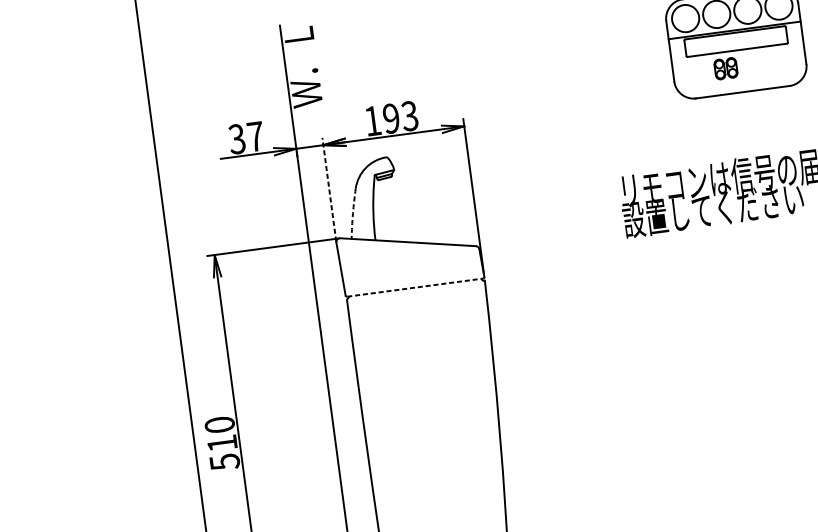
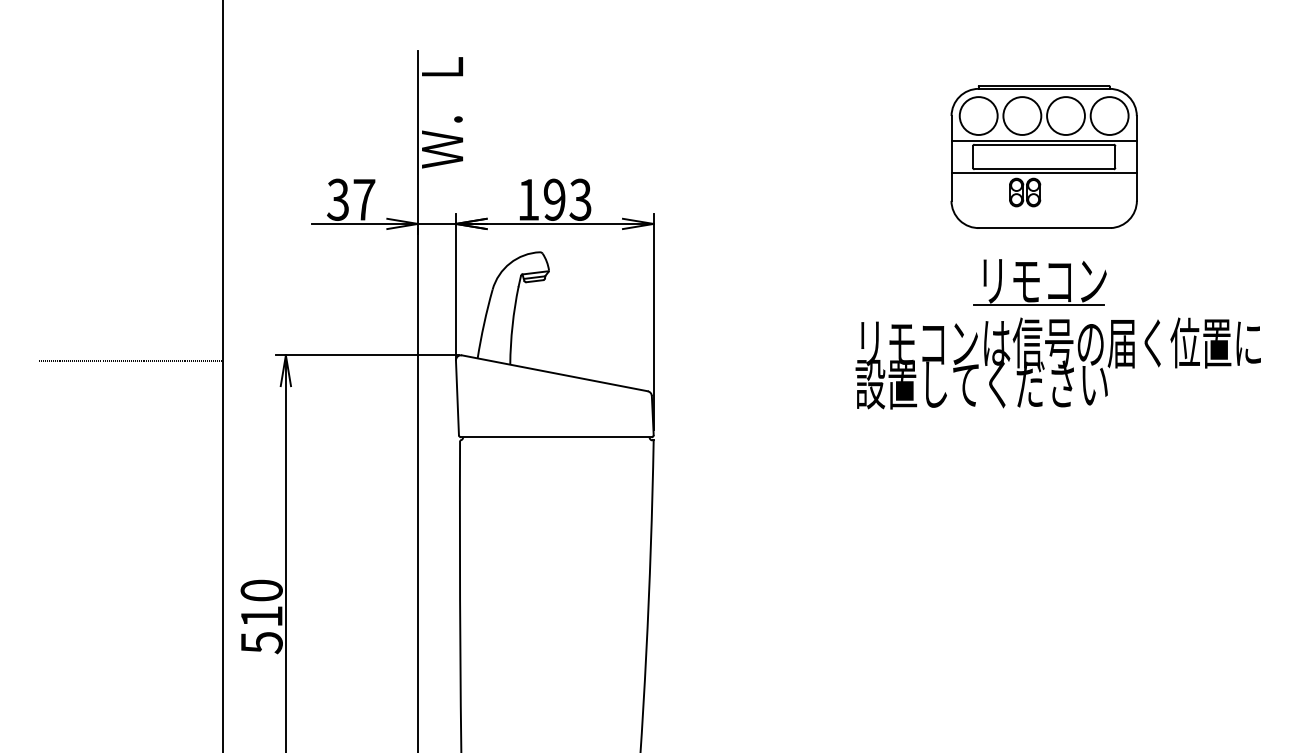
line: (737, 52) -> (1043, 172), added
part: (744, 131) -> (1039, 282), added
line: (329, 189) -> (455, 286), dashed -> solid
arc: (353, 213) -> (484, 323), dashed -> solid
line: (104, 273) -> (130, 360), added
line: (415, 287) -> (556, 437), dashed -> solid

